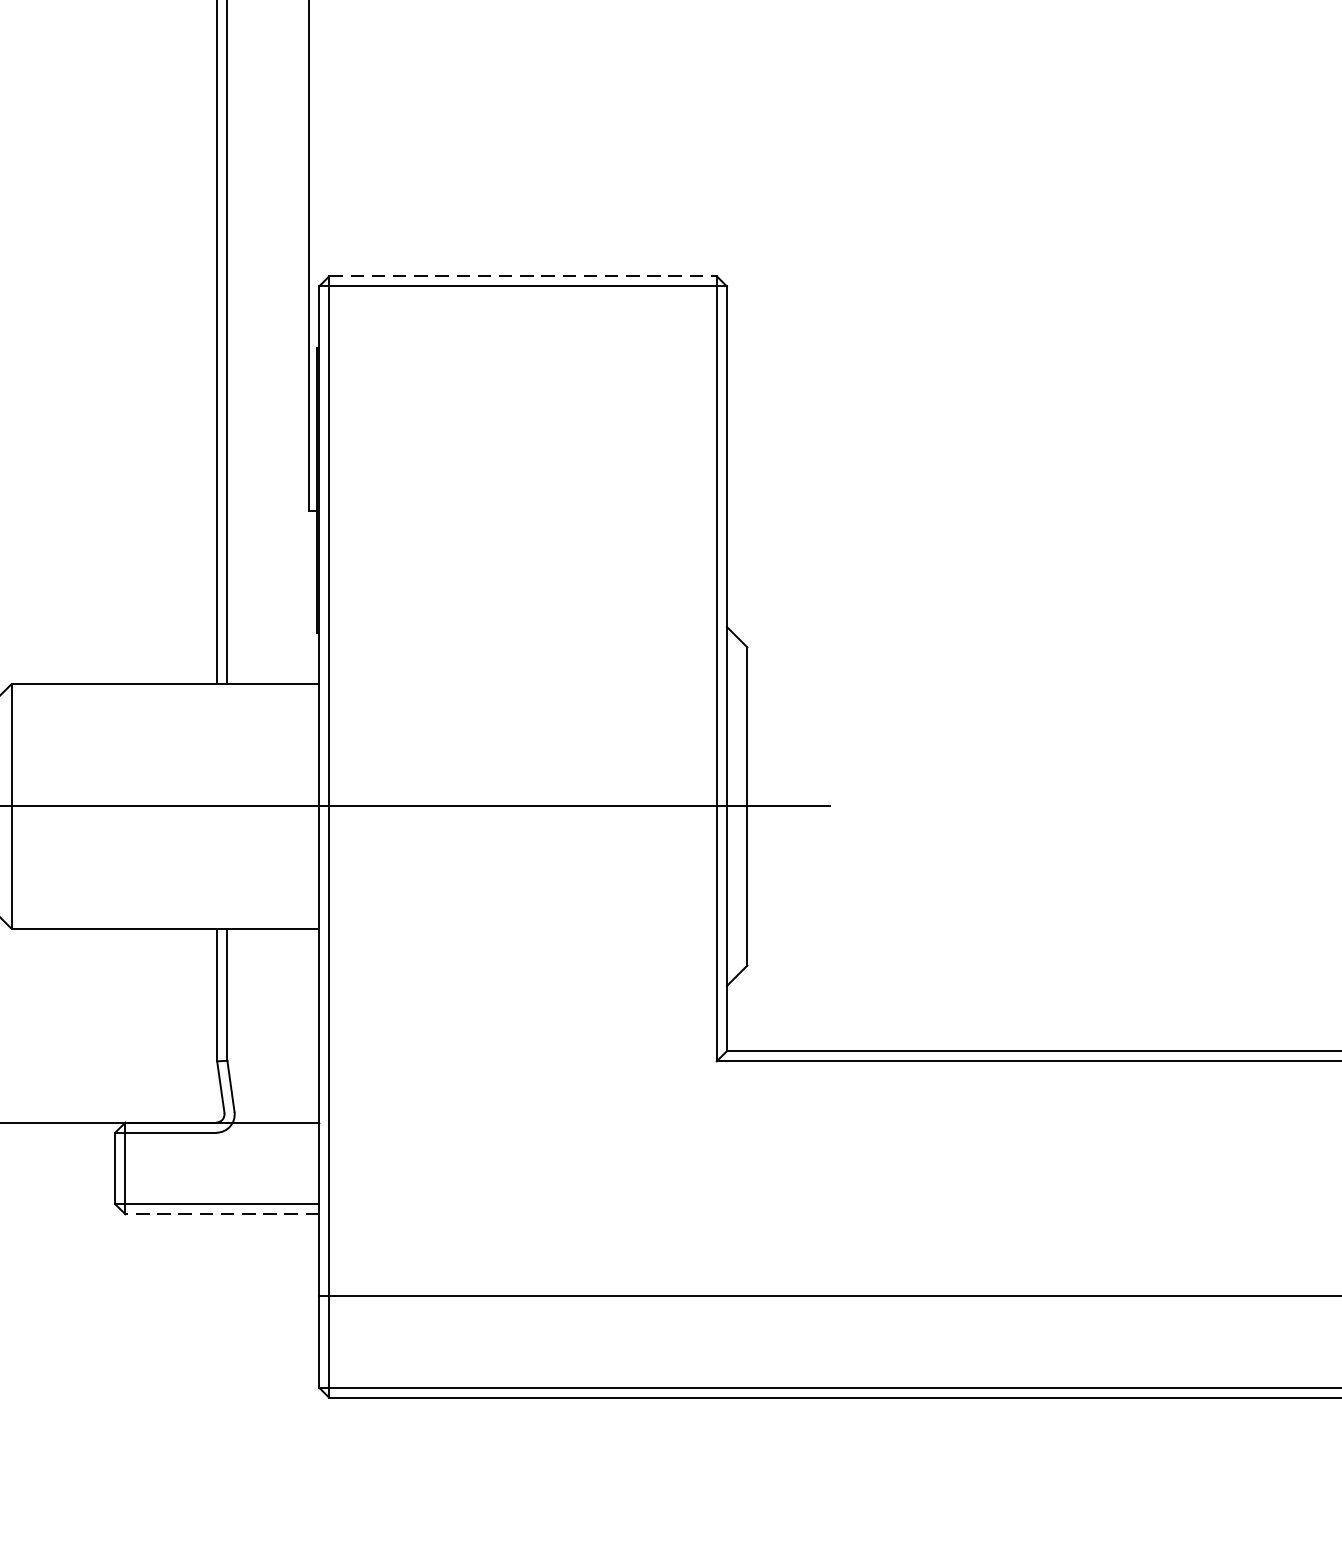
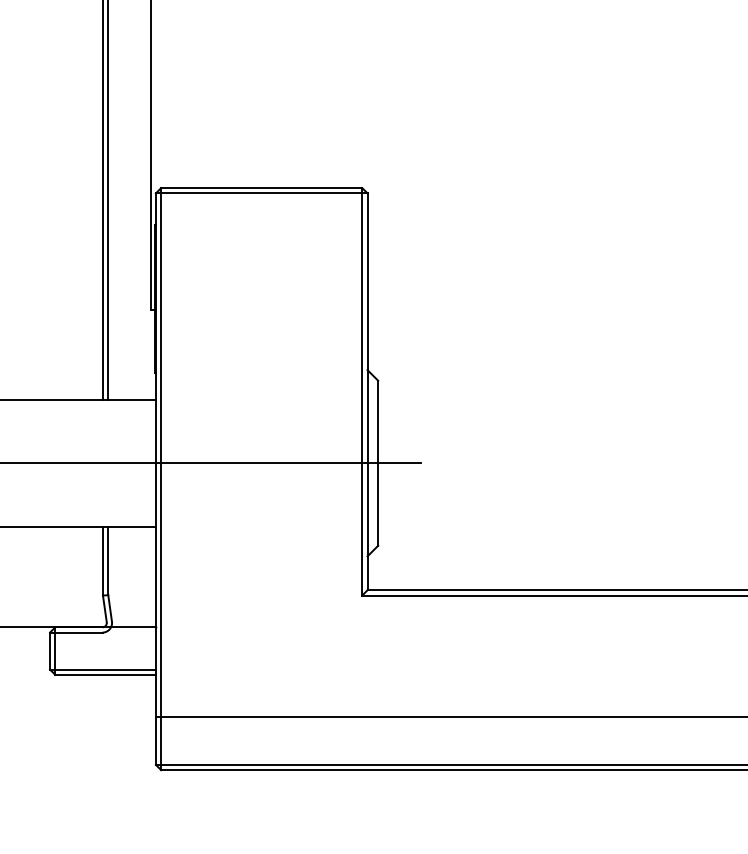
line: (522, 277) -> (261, 188), dashed -> solid
line: (222, 1213) -> (105, 674), dashed -> solid

